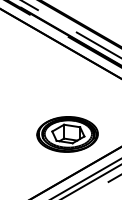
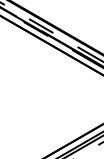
part: (66, 134) -> (71, 113), removed

